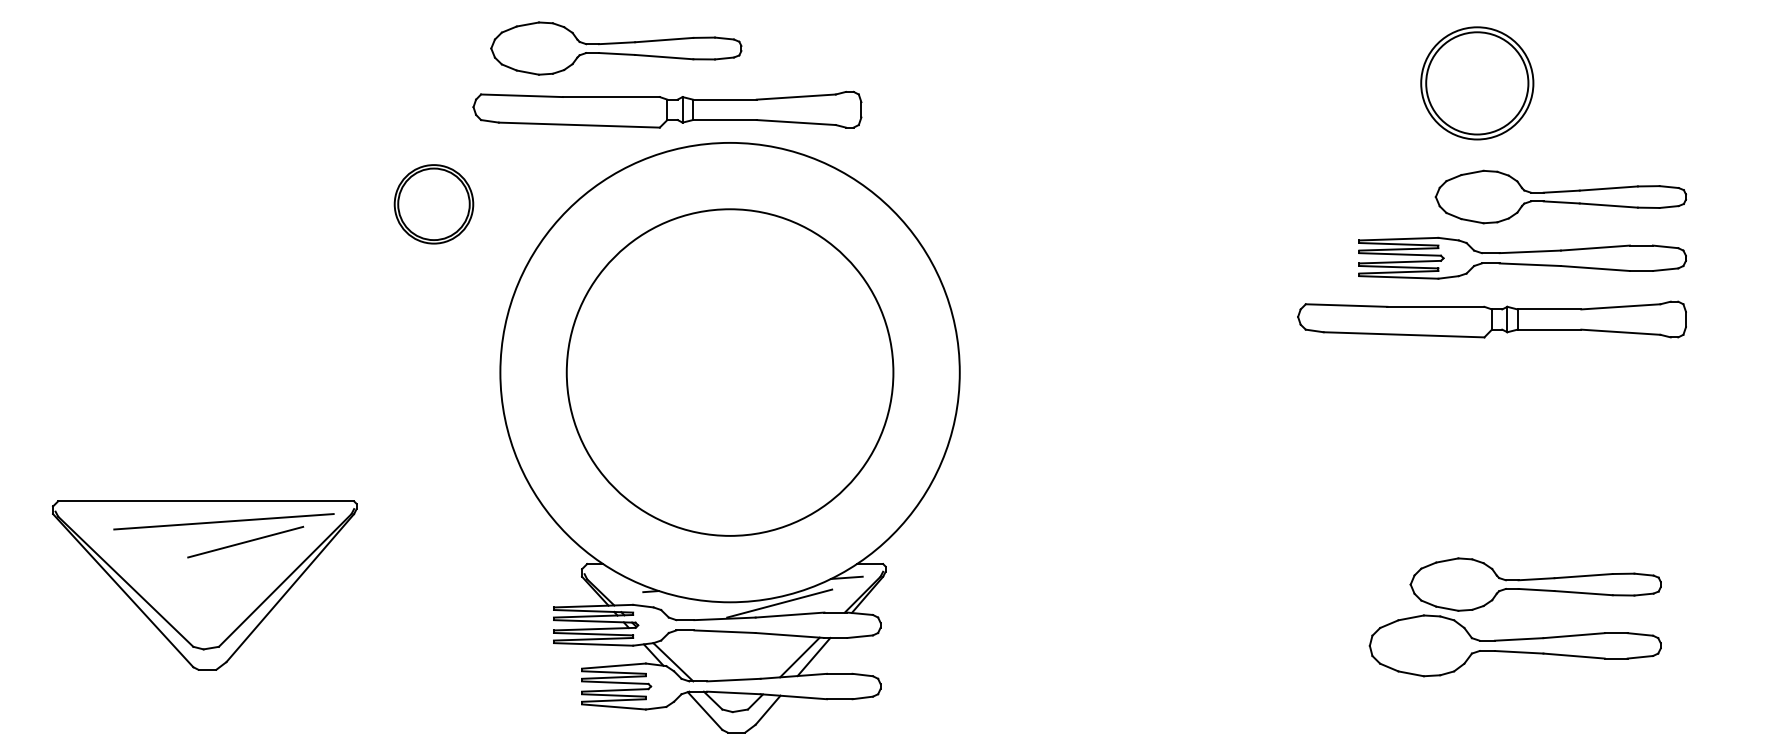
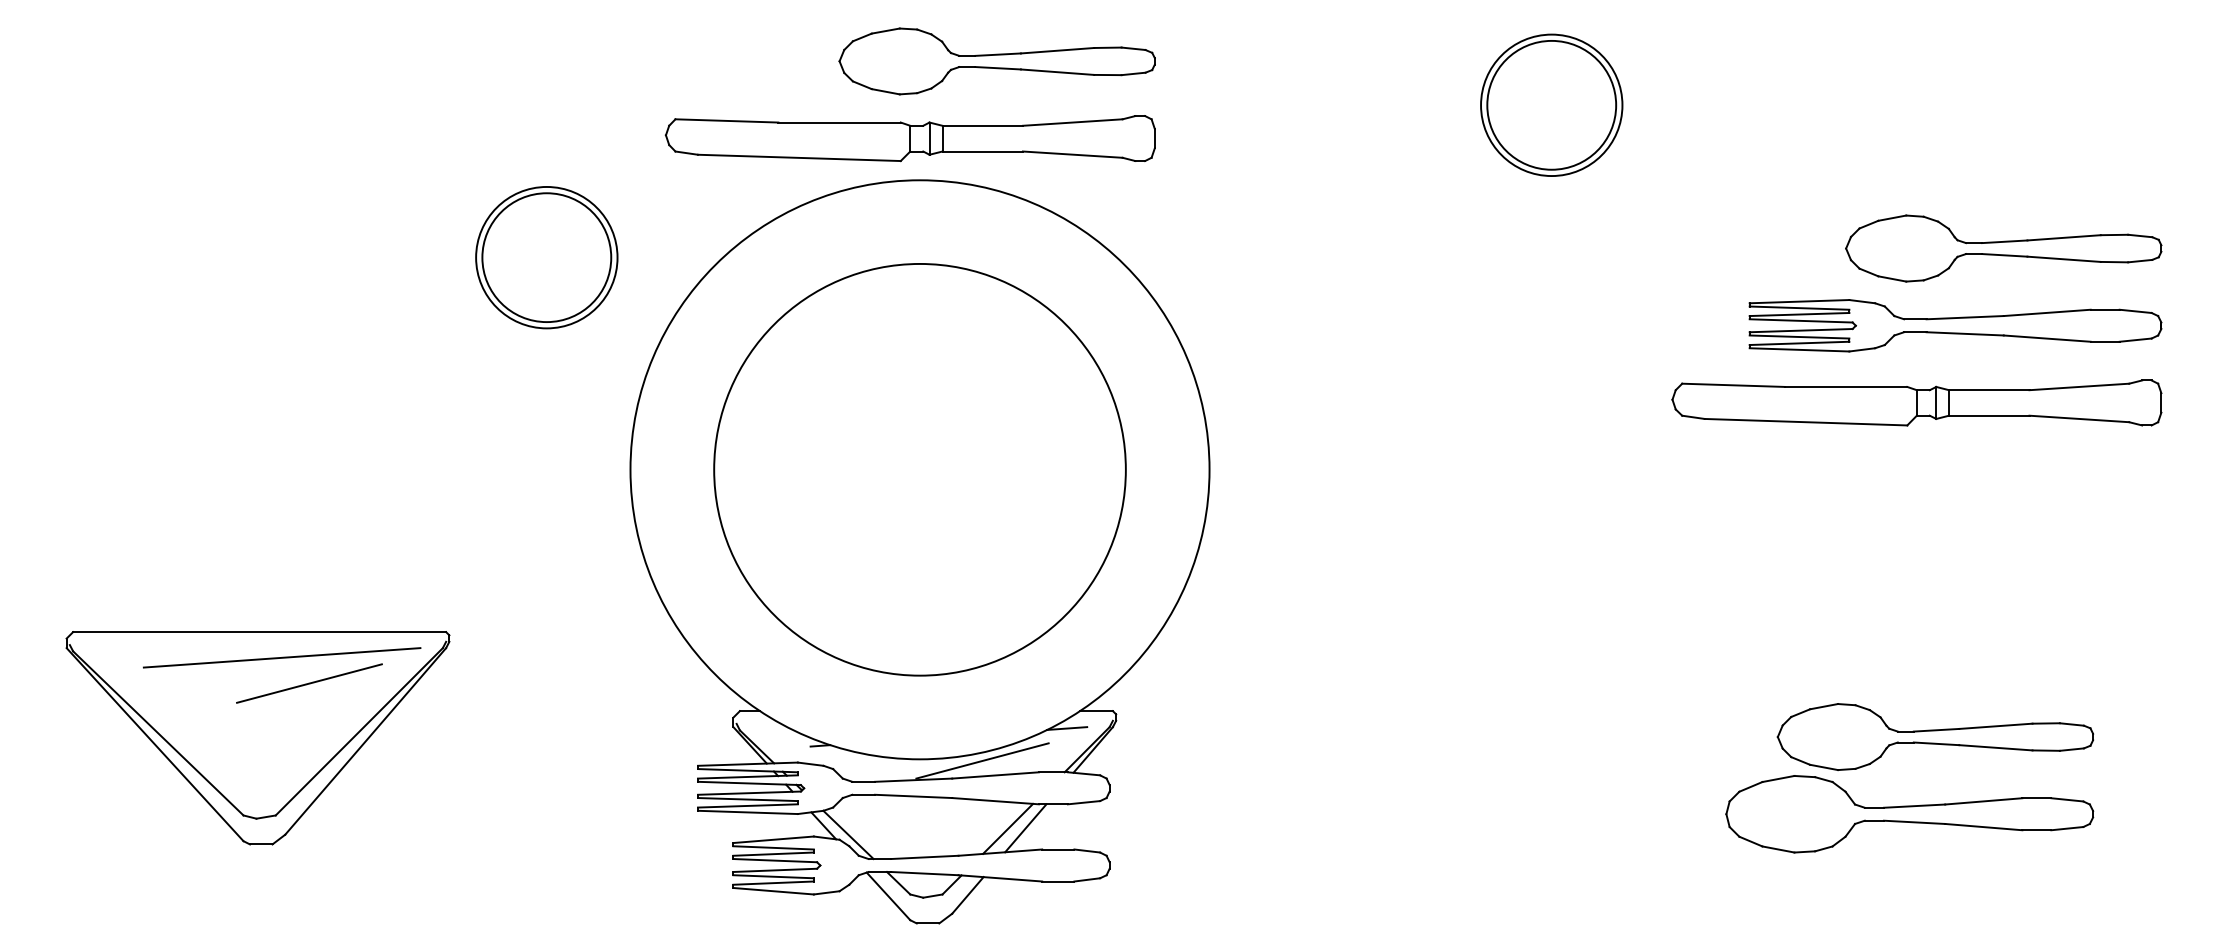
part: (616, 48) -> (997, 61), moved
part: (1477, 83) -> (1551, 105), moved
part: (667, 109) -> (910, 138), moved
part: (433, 204) -> (546, 257), size x1.43
part: (1491, 253) -> (1916, 319), moved

